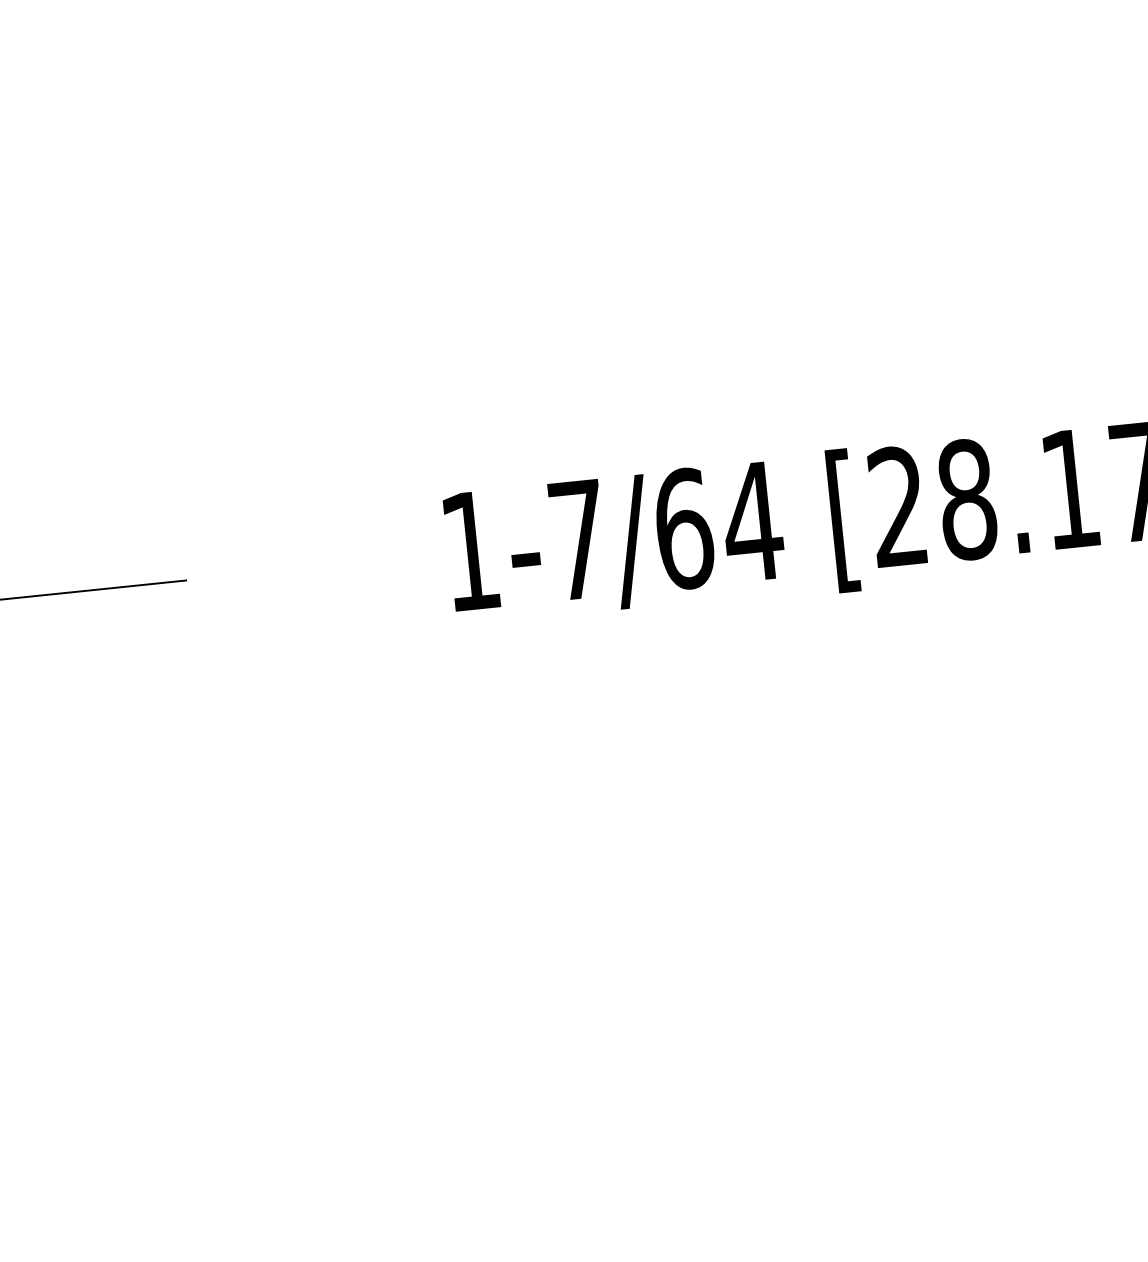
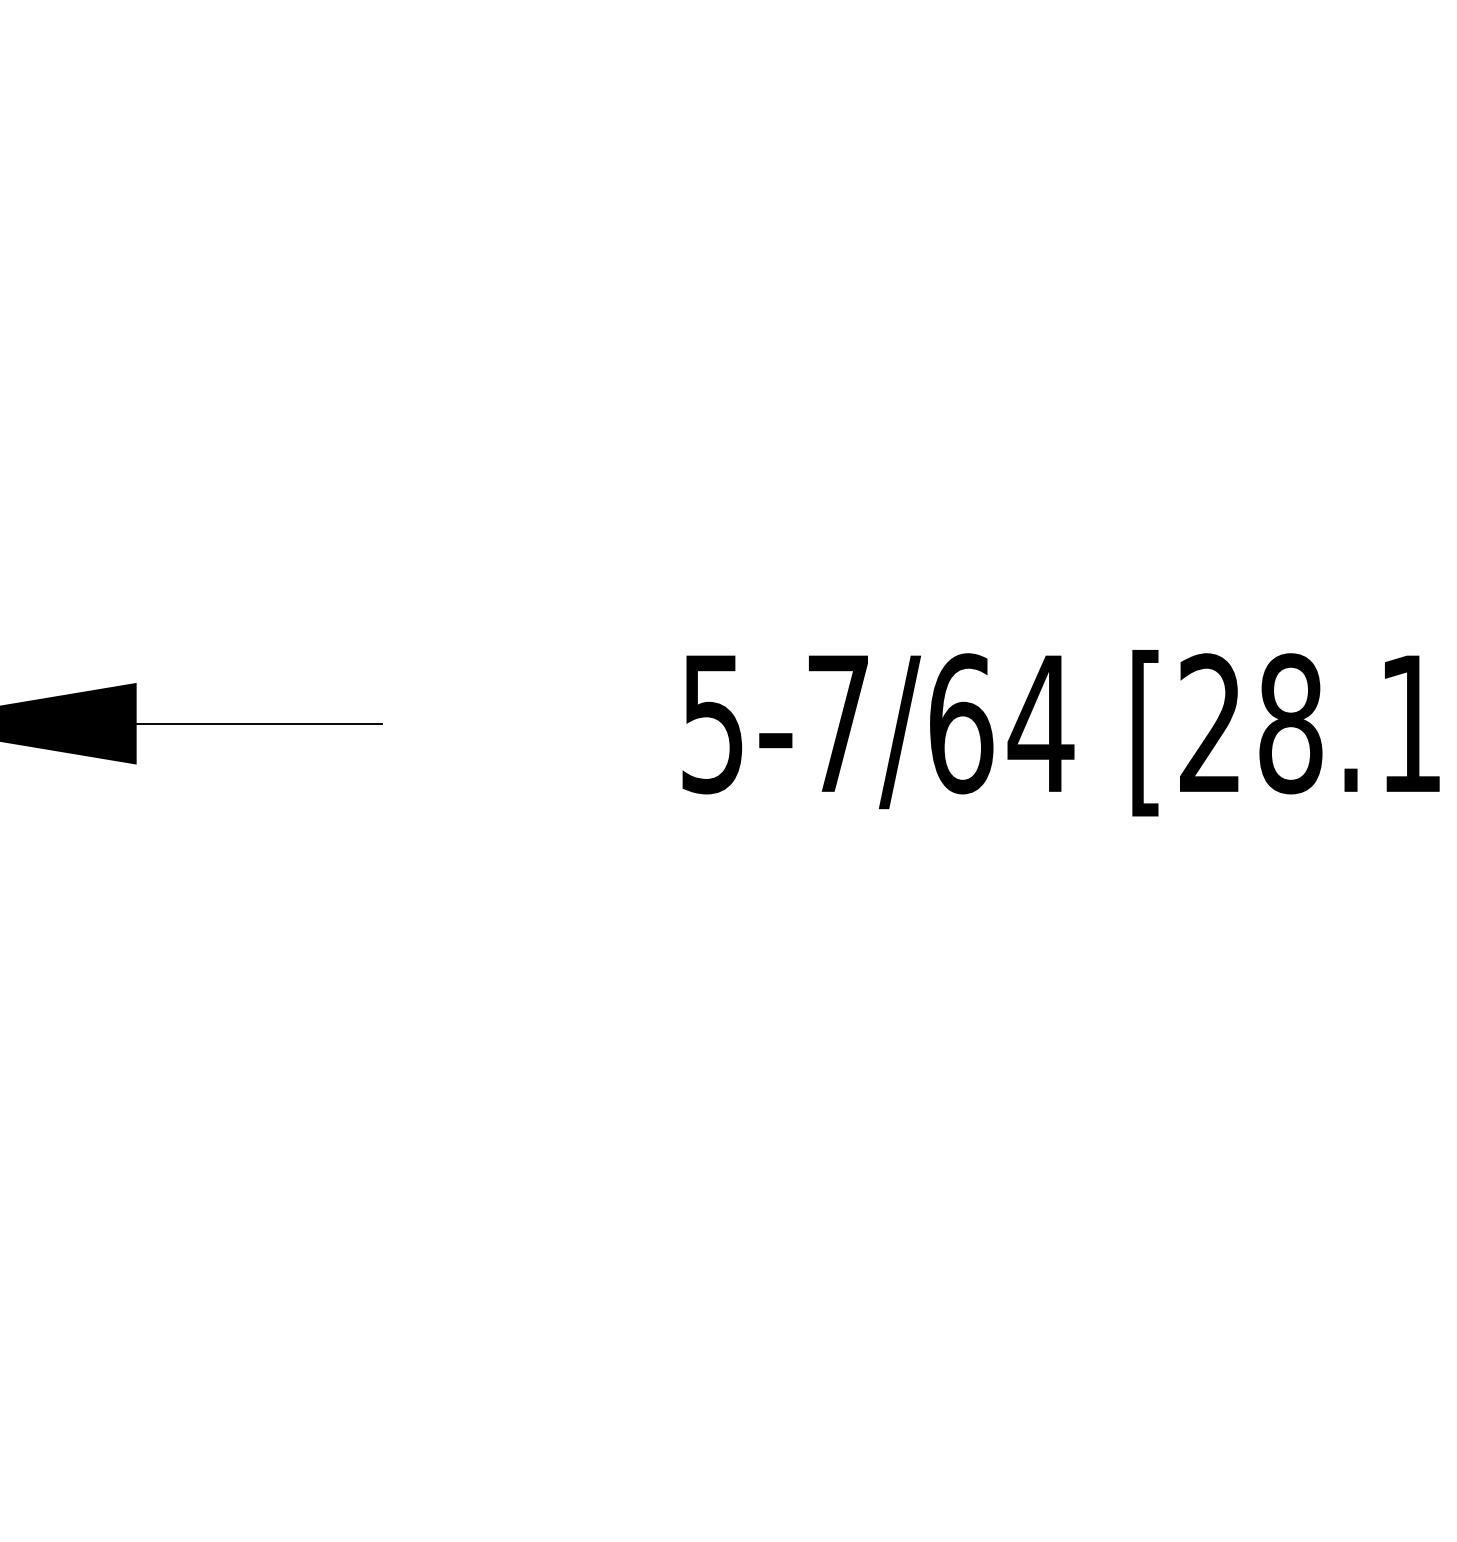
text: (470, 551) -> (712, 724), 1-7/64 -> 5-7/64

